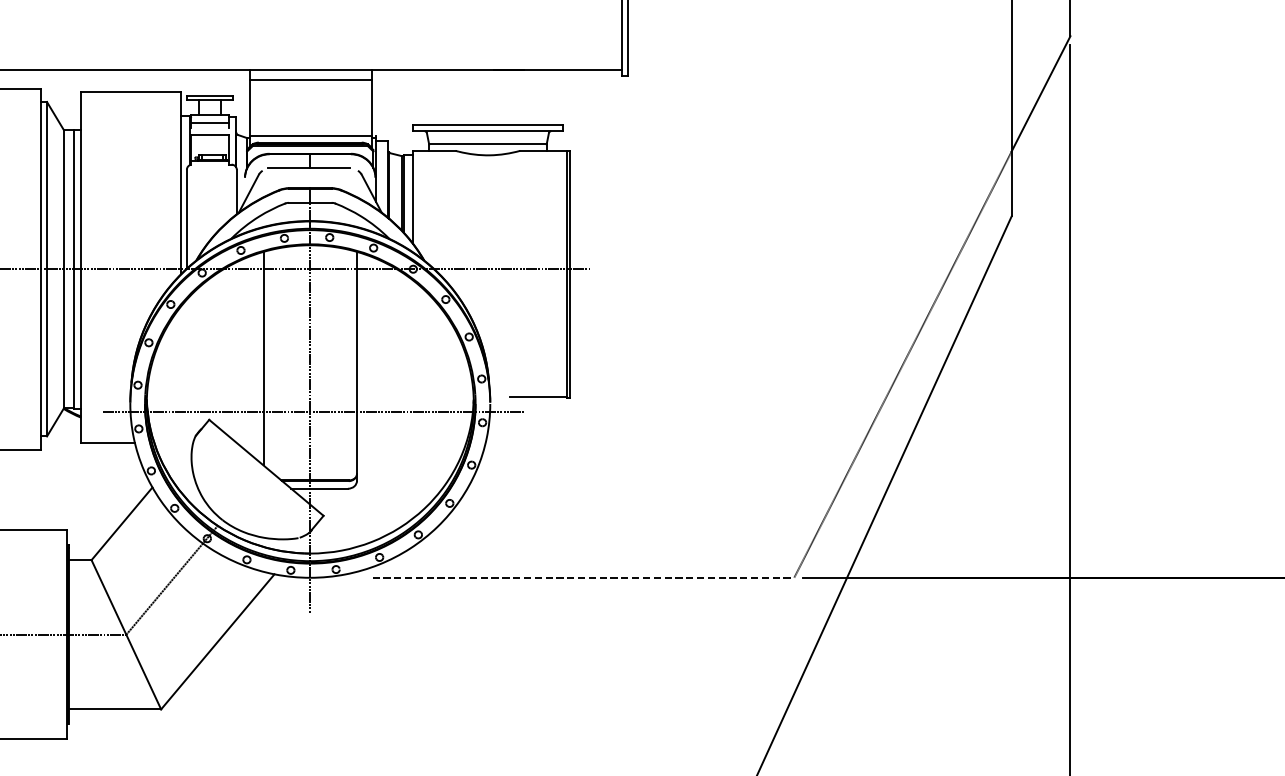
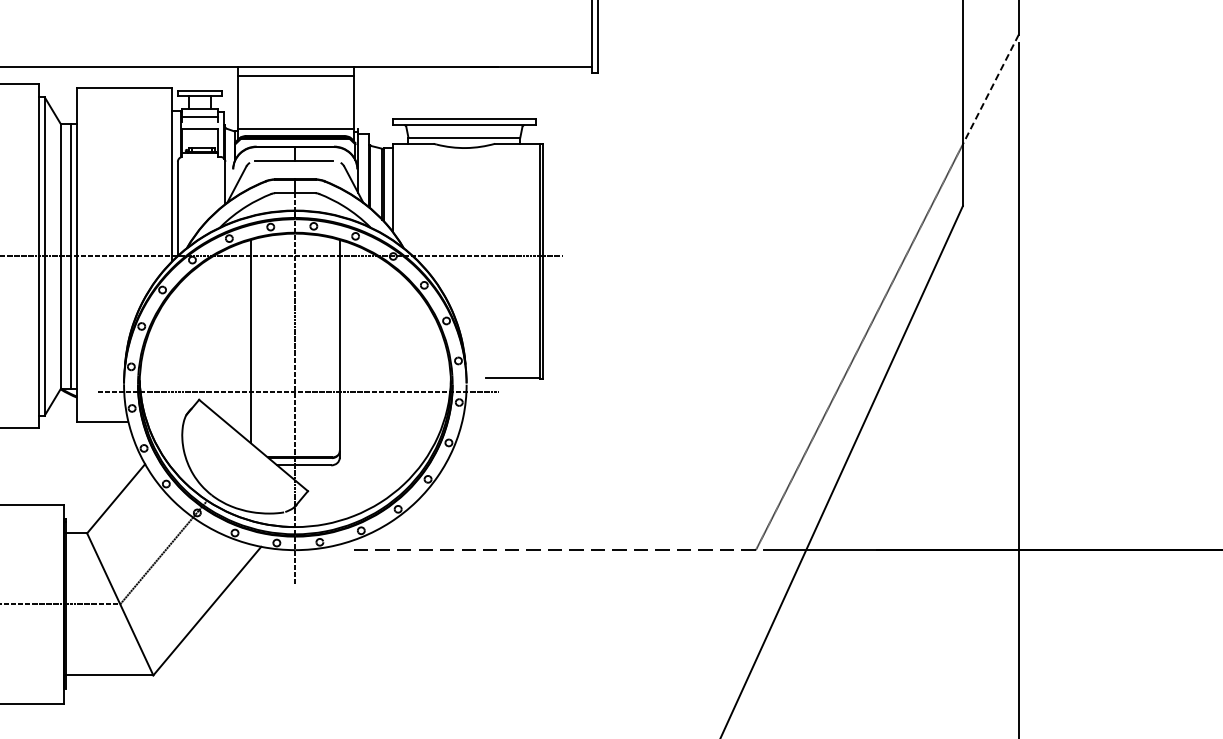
line: (1040, 93) -> (990, 89), solid -> dashed

